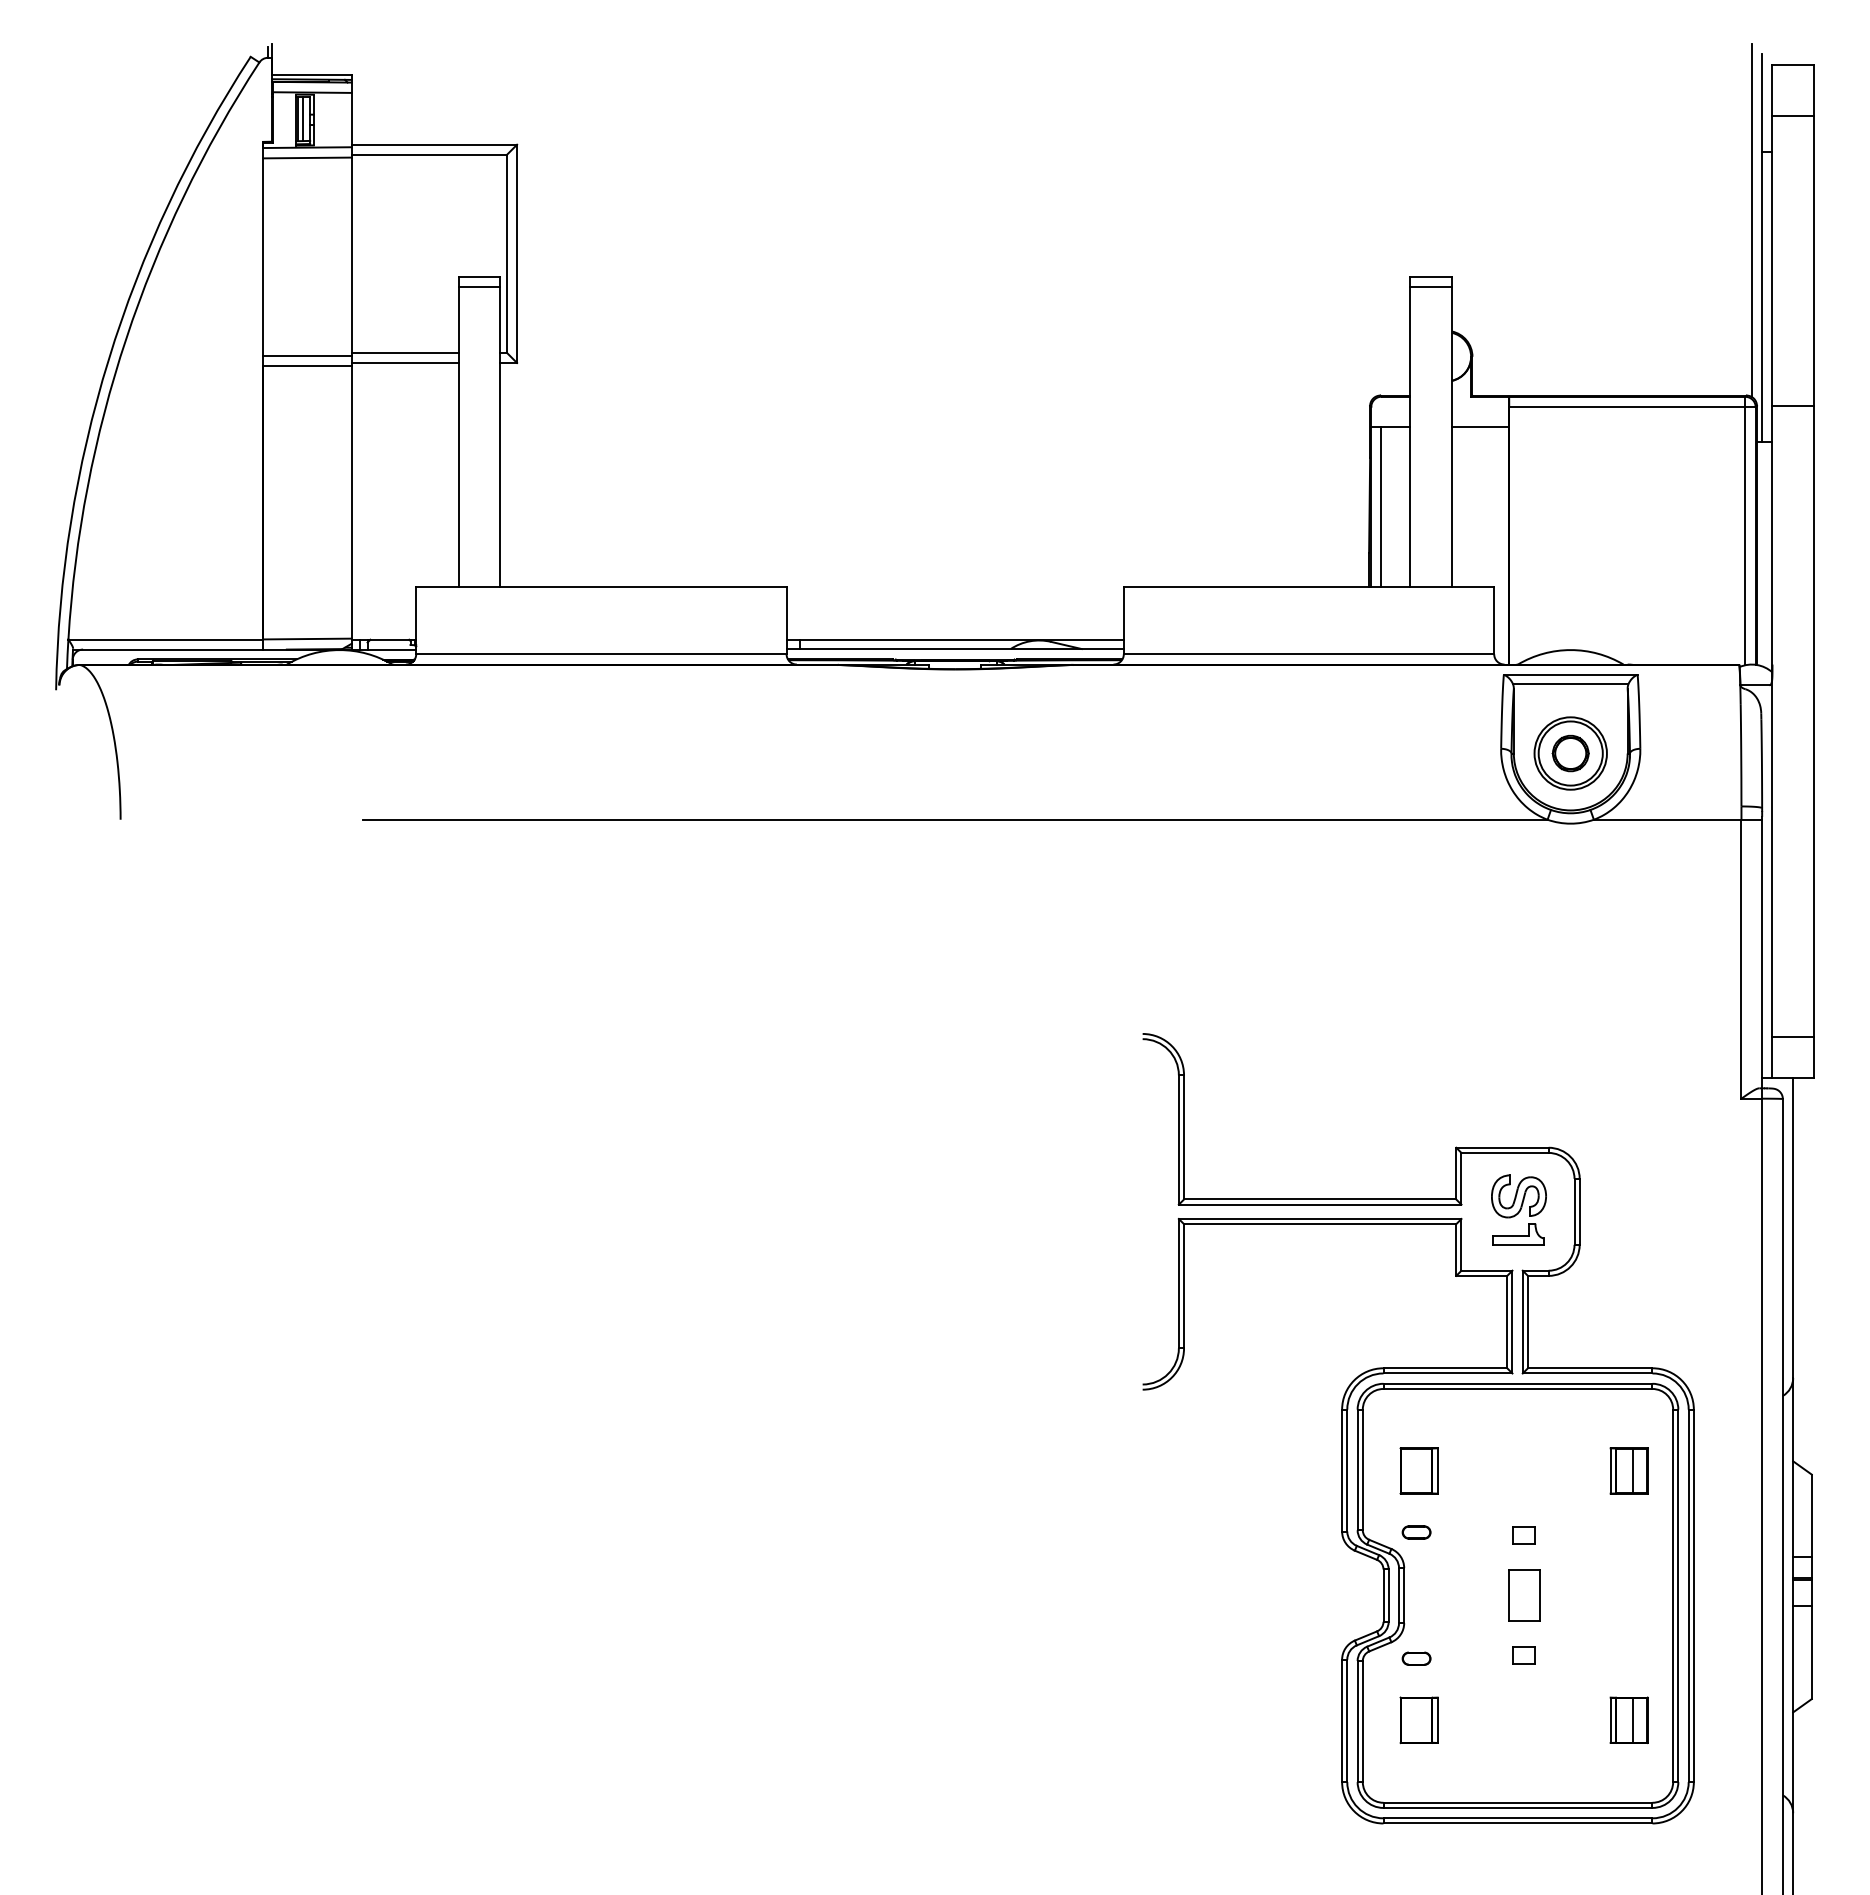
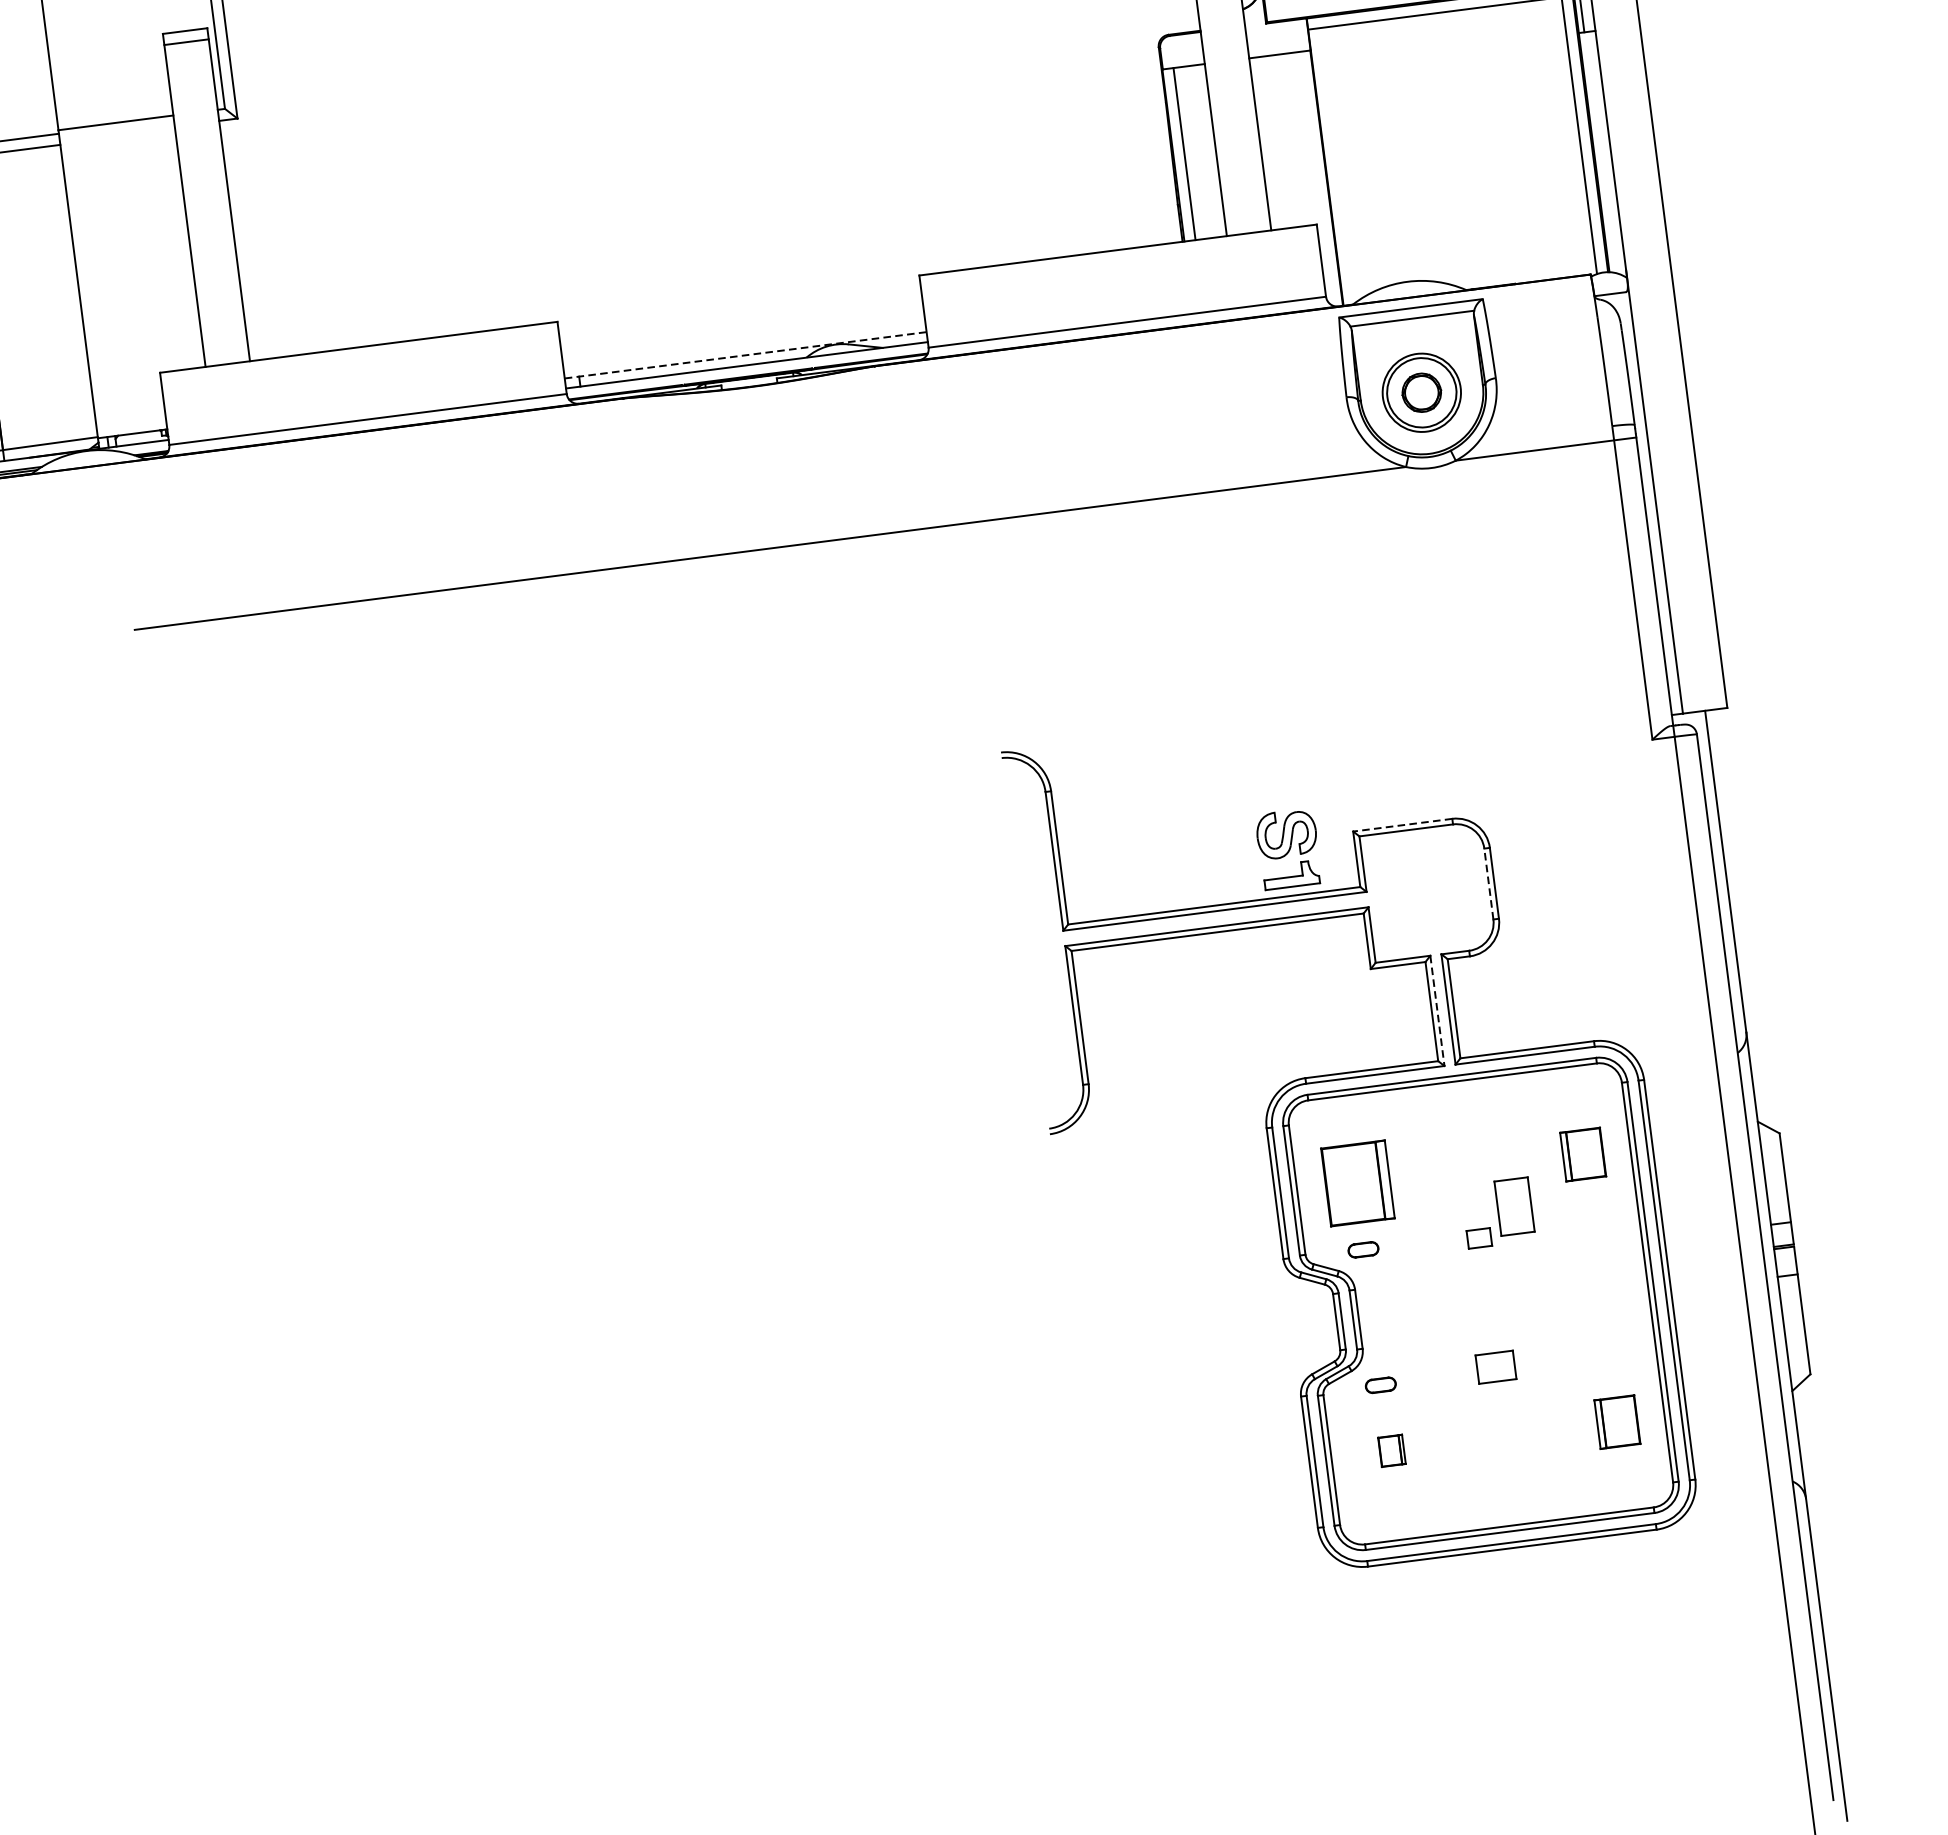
line: (404, 363) -> (116, 134), removed
line: (955, 639) -> (745, 355), solid -> dashed
line: (1792, 1036) -> (1698, 665), removed
line: (1501, 1147) -> (1401, 825), solid -> dashed
part: (1518, 1209) -> (1287, 848), moved
line: (1574, 1211) -> (1488, 883), solid -> dashed
line: (1512, 1322) -> (1437, 1011), solid -> dashed
part: (1418, 1470) -> (1357, 1183), size x1.6
line: (1632, 1470) -> (1586, 1153), removed
part: (1524, 1595) -> (1514, 1206), moved
part: (1523, 1655) -> (1495, 1367), size x1.6
part: (1418, 1719) -> (1391, 1450), size x0.6
line: (1632, 1720) -> (1621, 1421), removed

